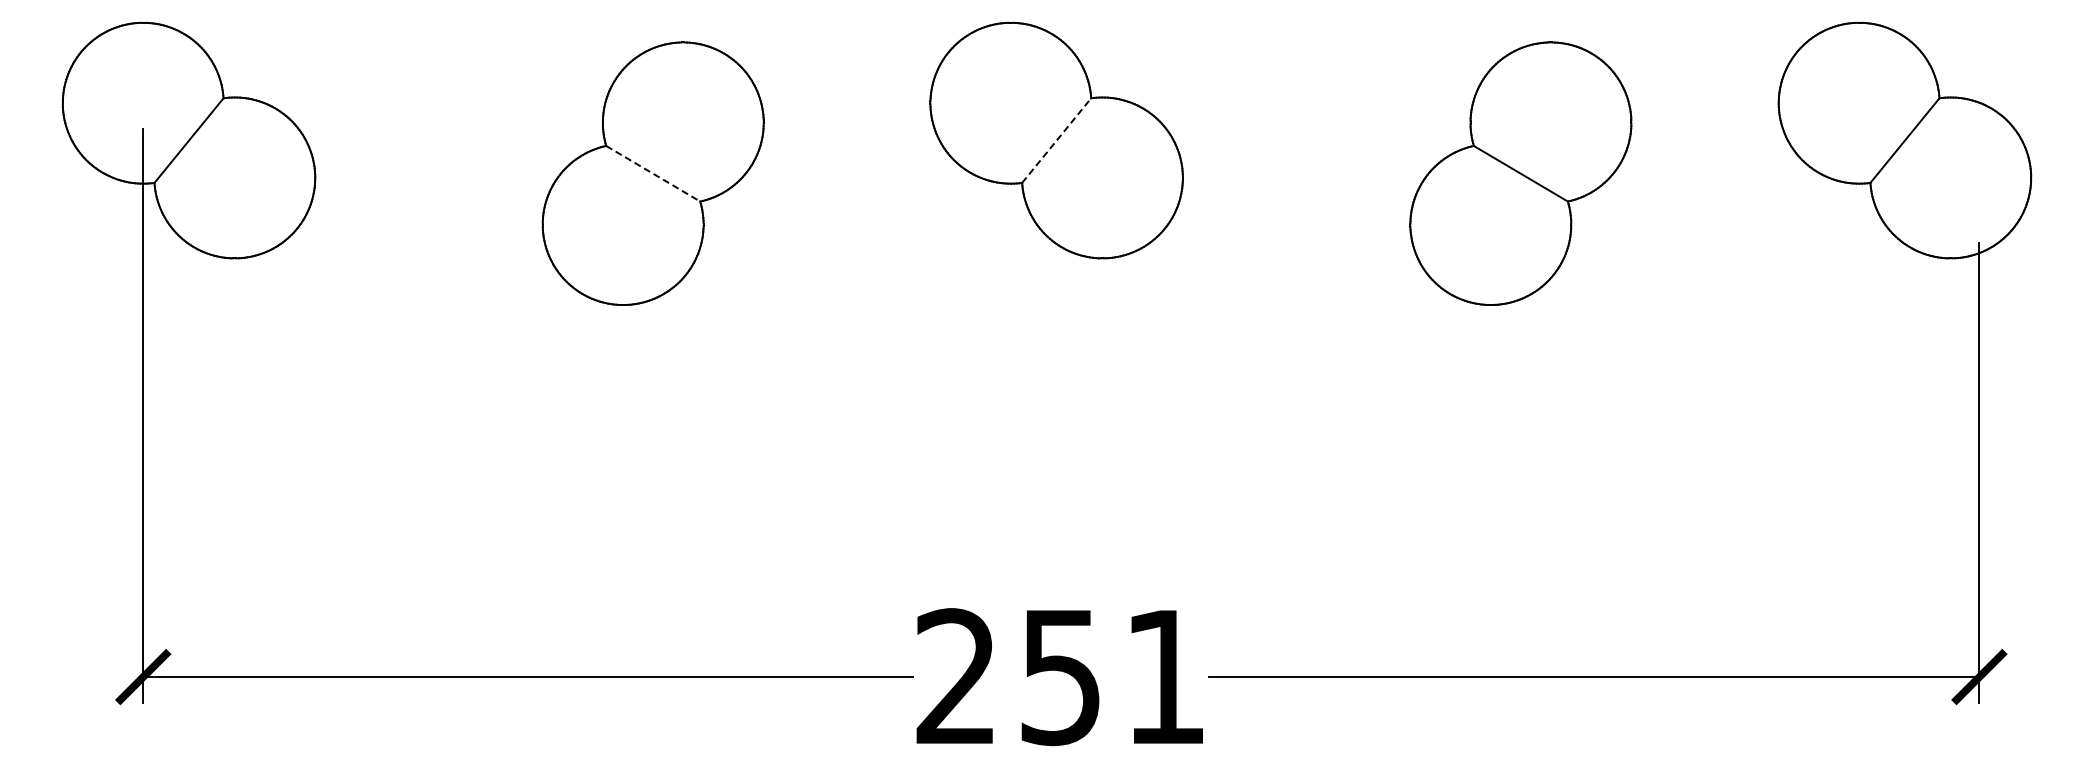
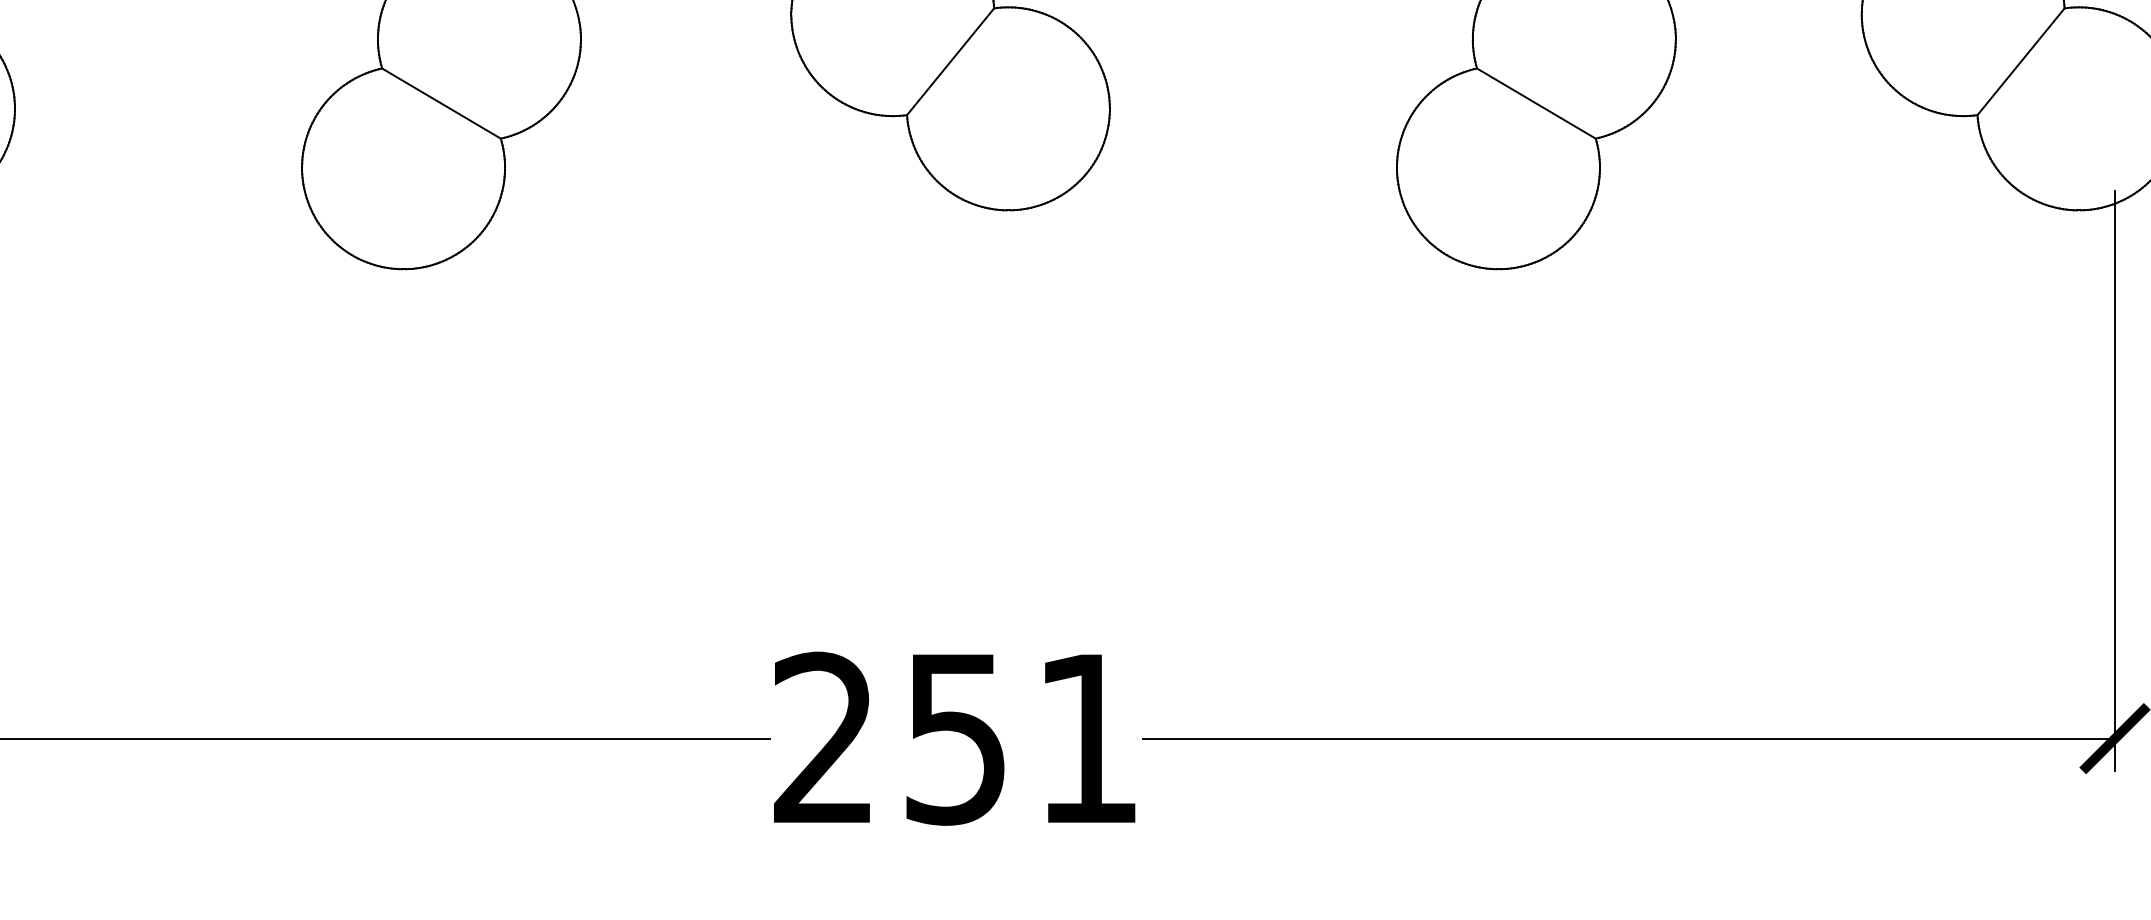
line: (1056, 140) -> (950, 61), dashed -> solid
line: (653, 173) -> (441, 103), dashed -> solid

